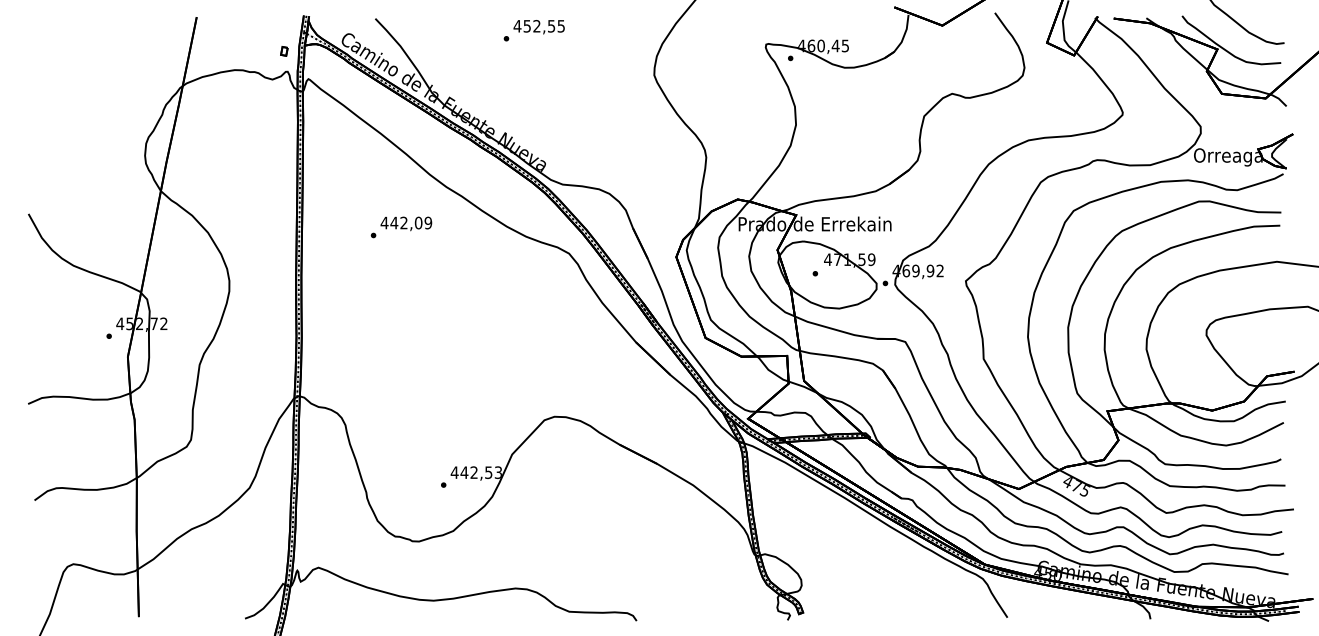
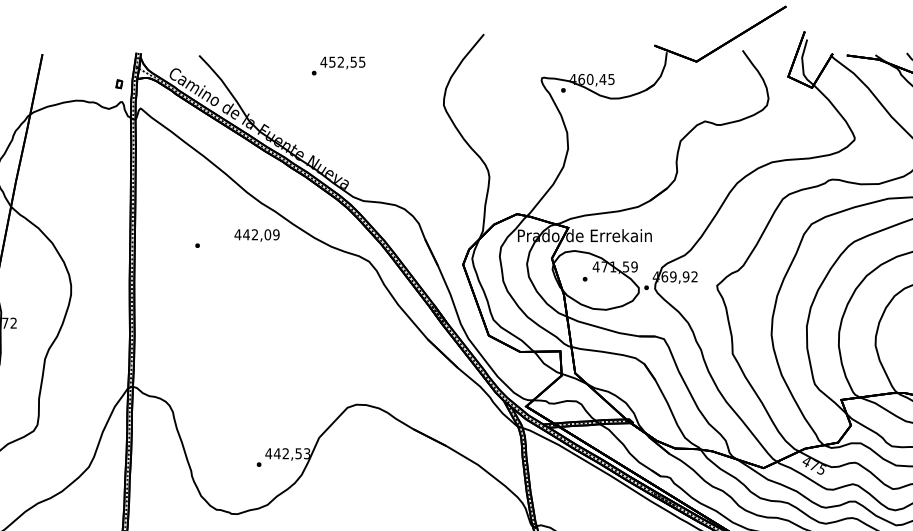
text: (406, 223) -> (257, 235), moved

